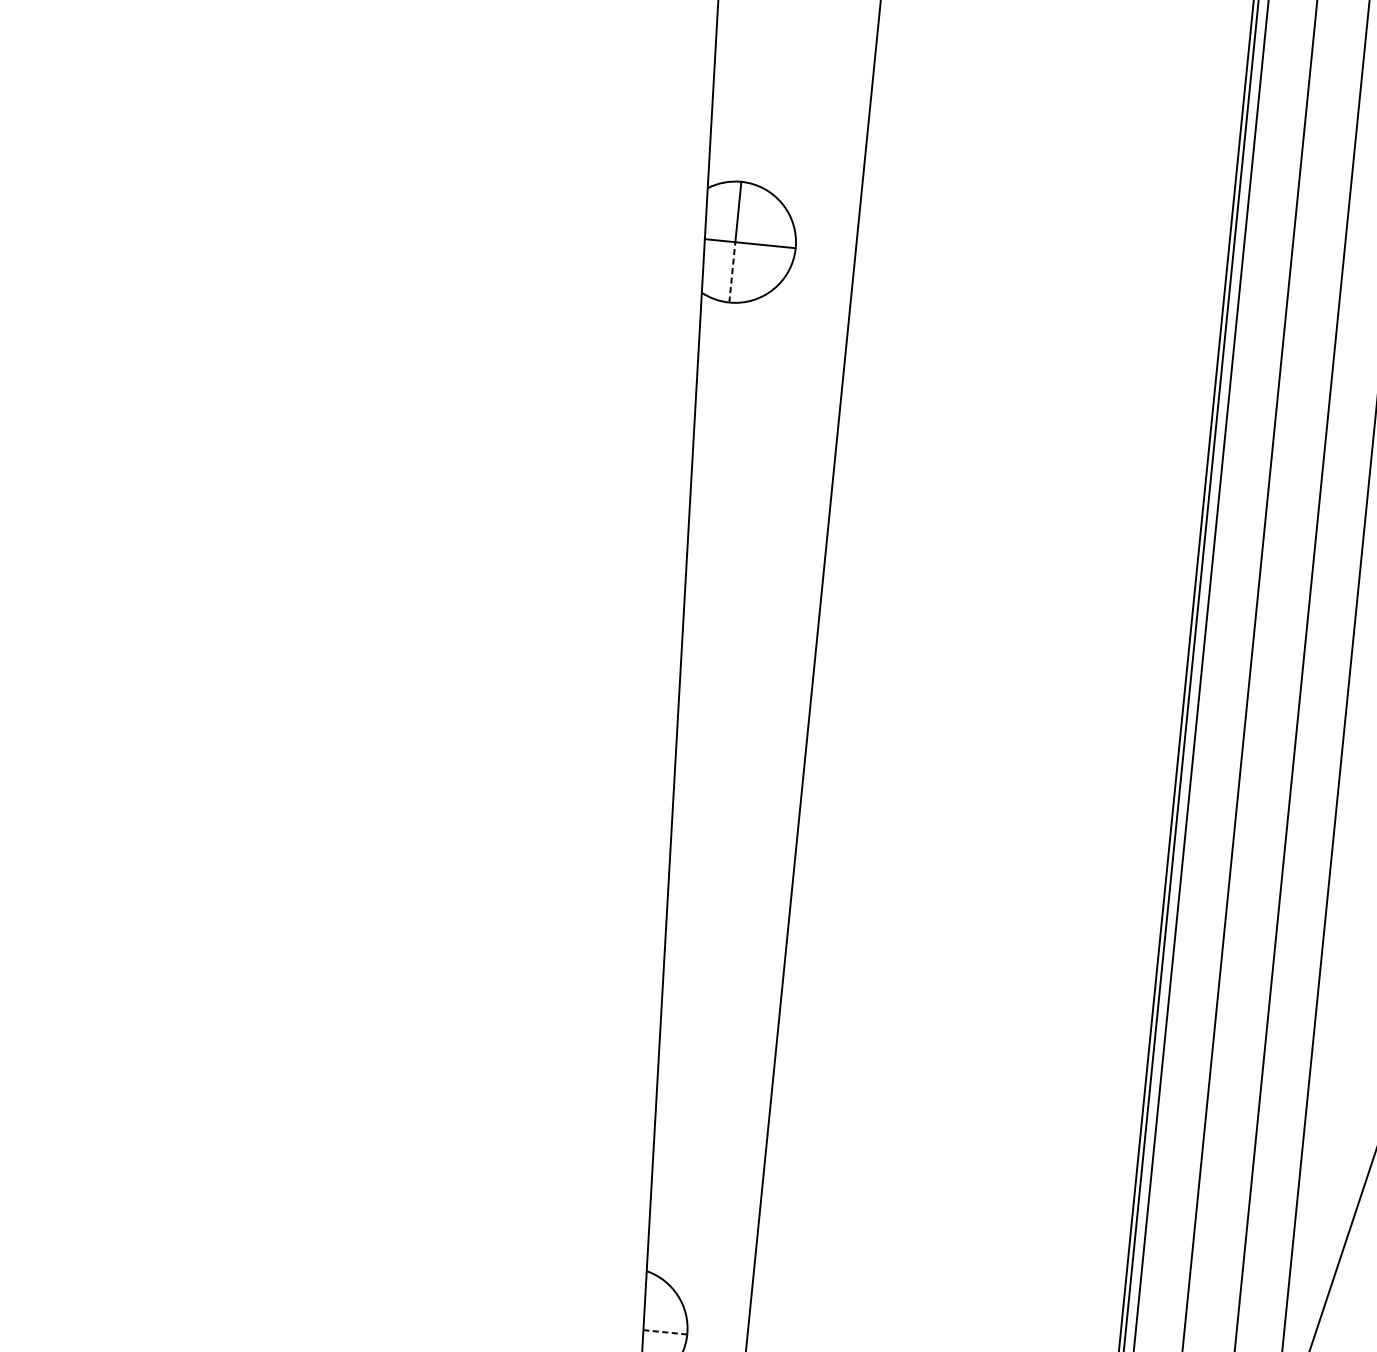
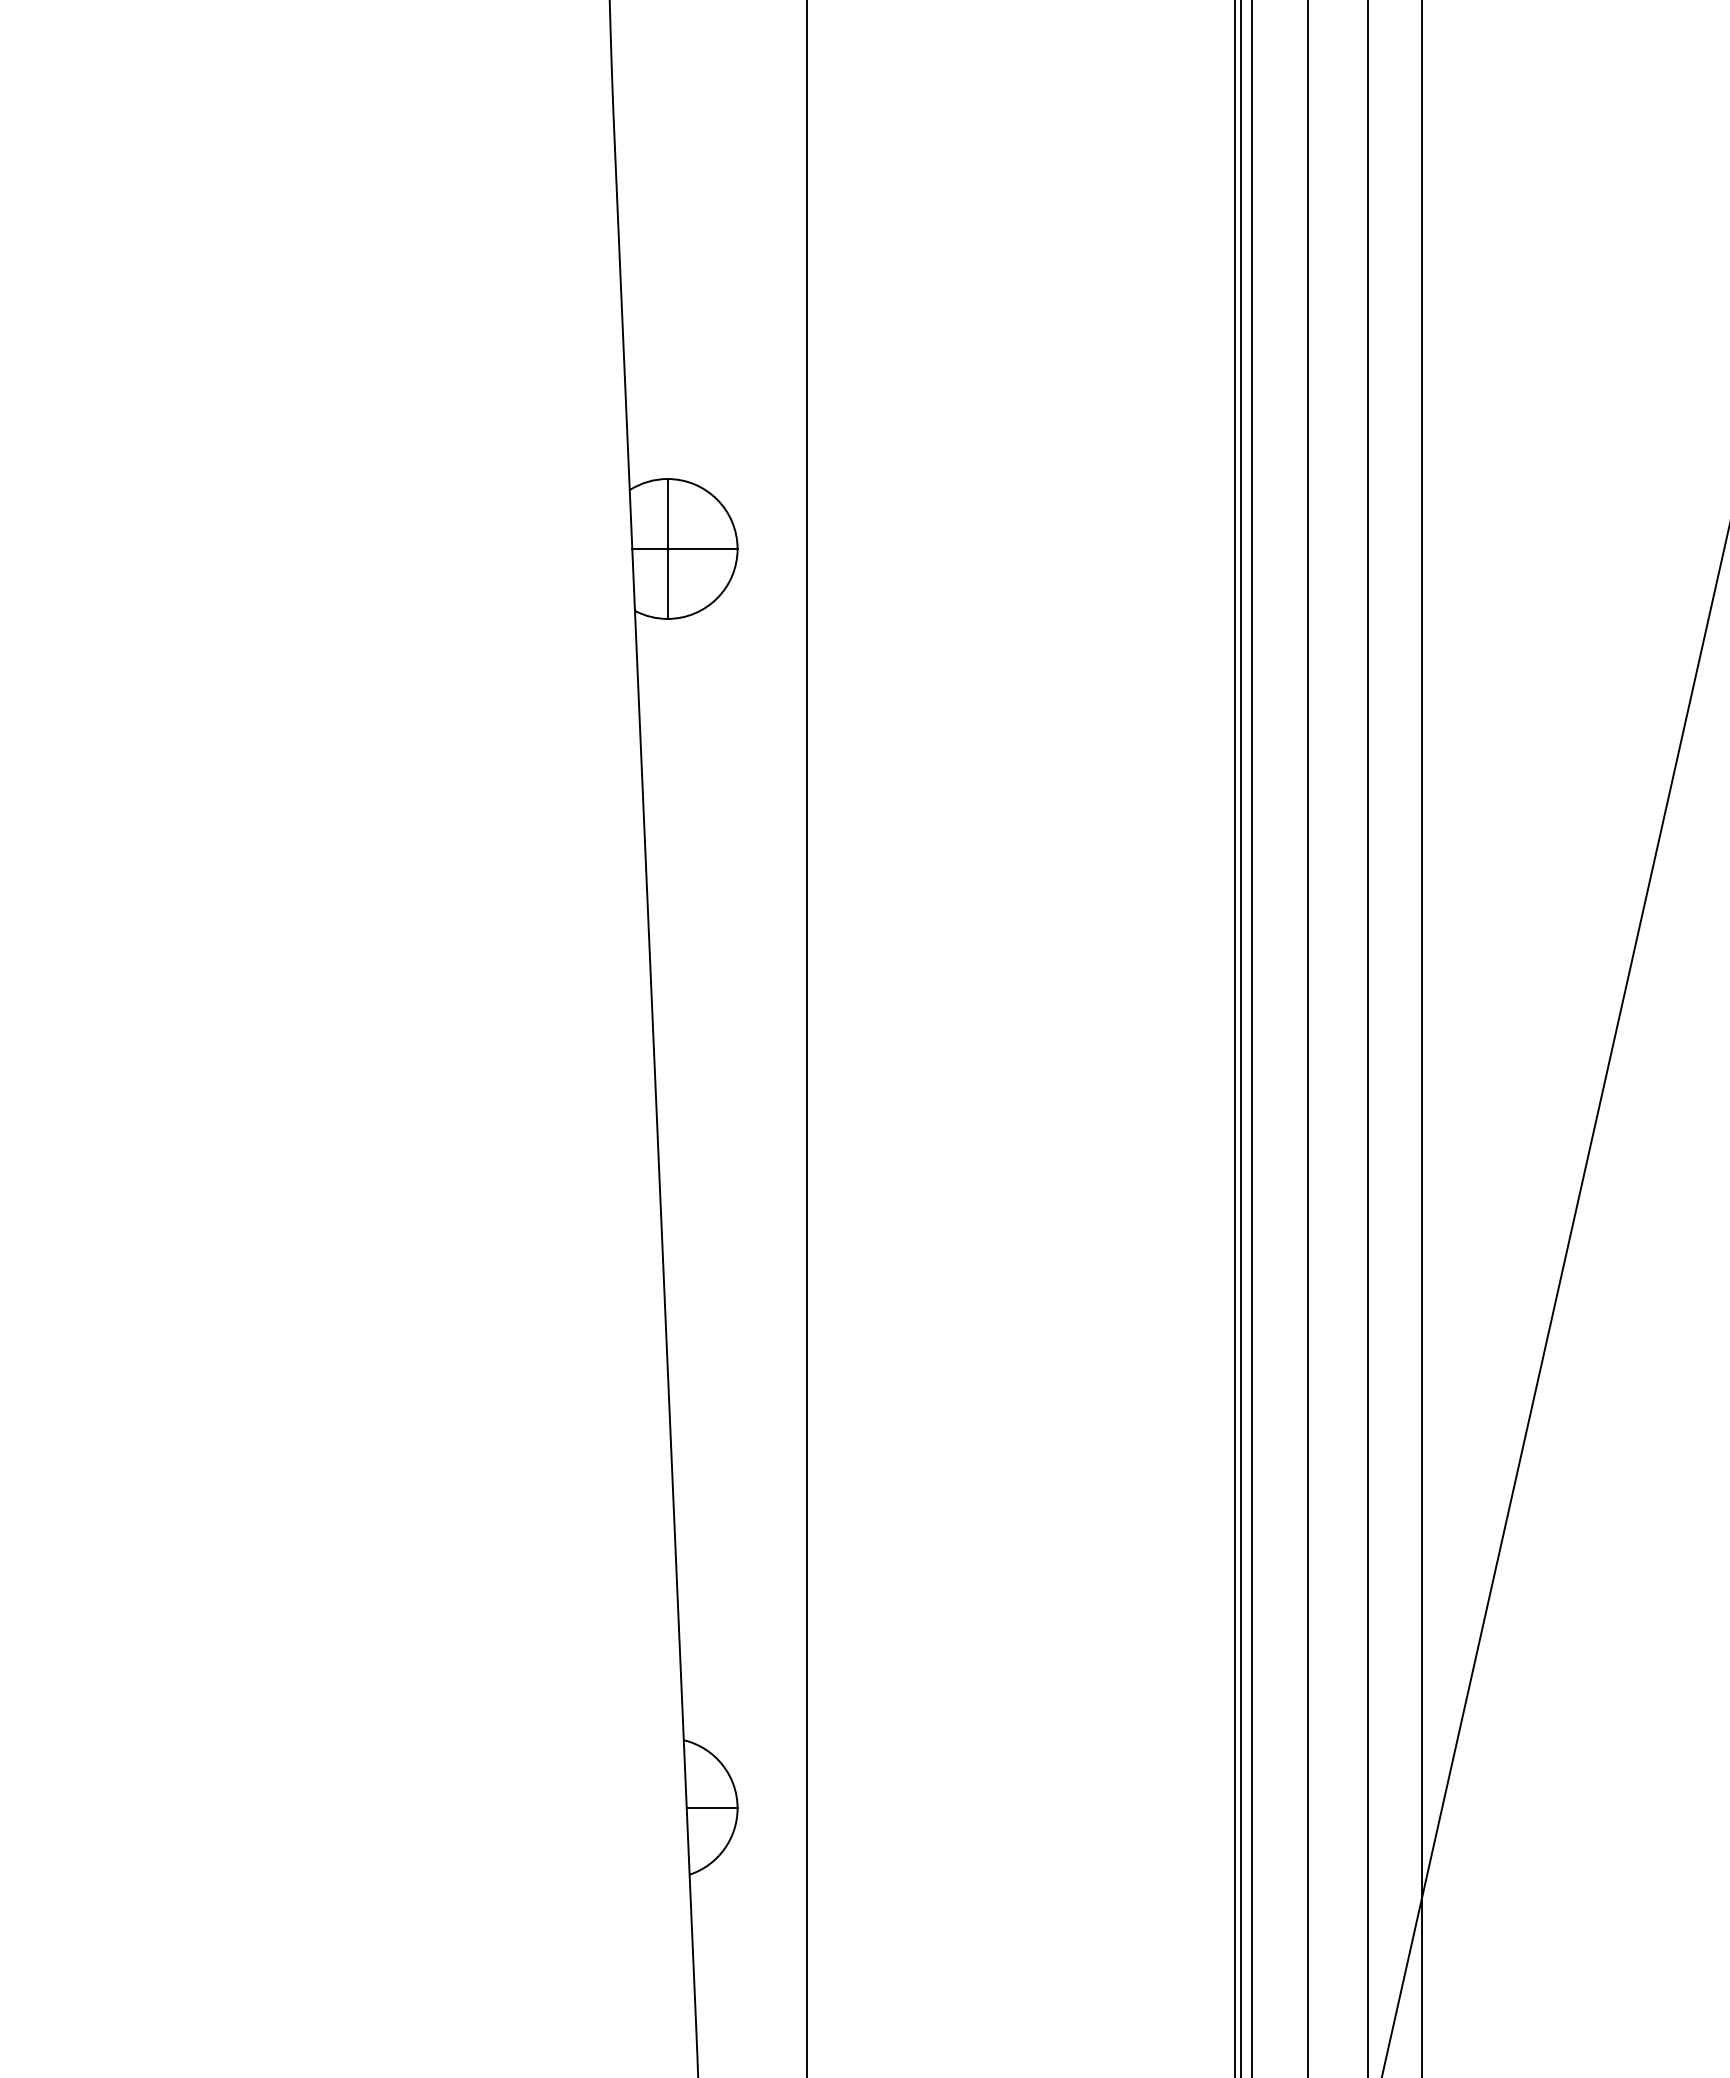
line: (732, 271) -> (667, 583), dashed -> solid
line: (664, 1332) -> (711, 1808), dashed -> solid

